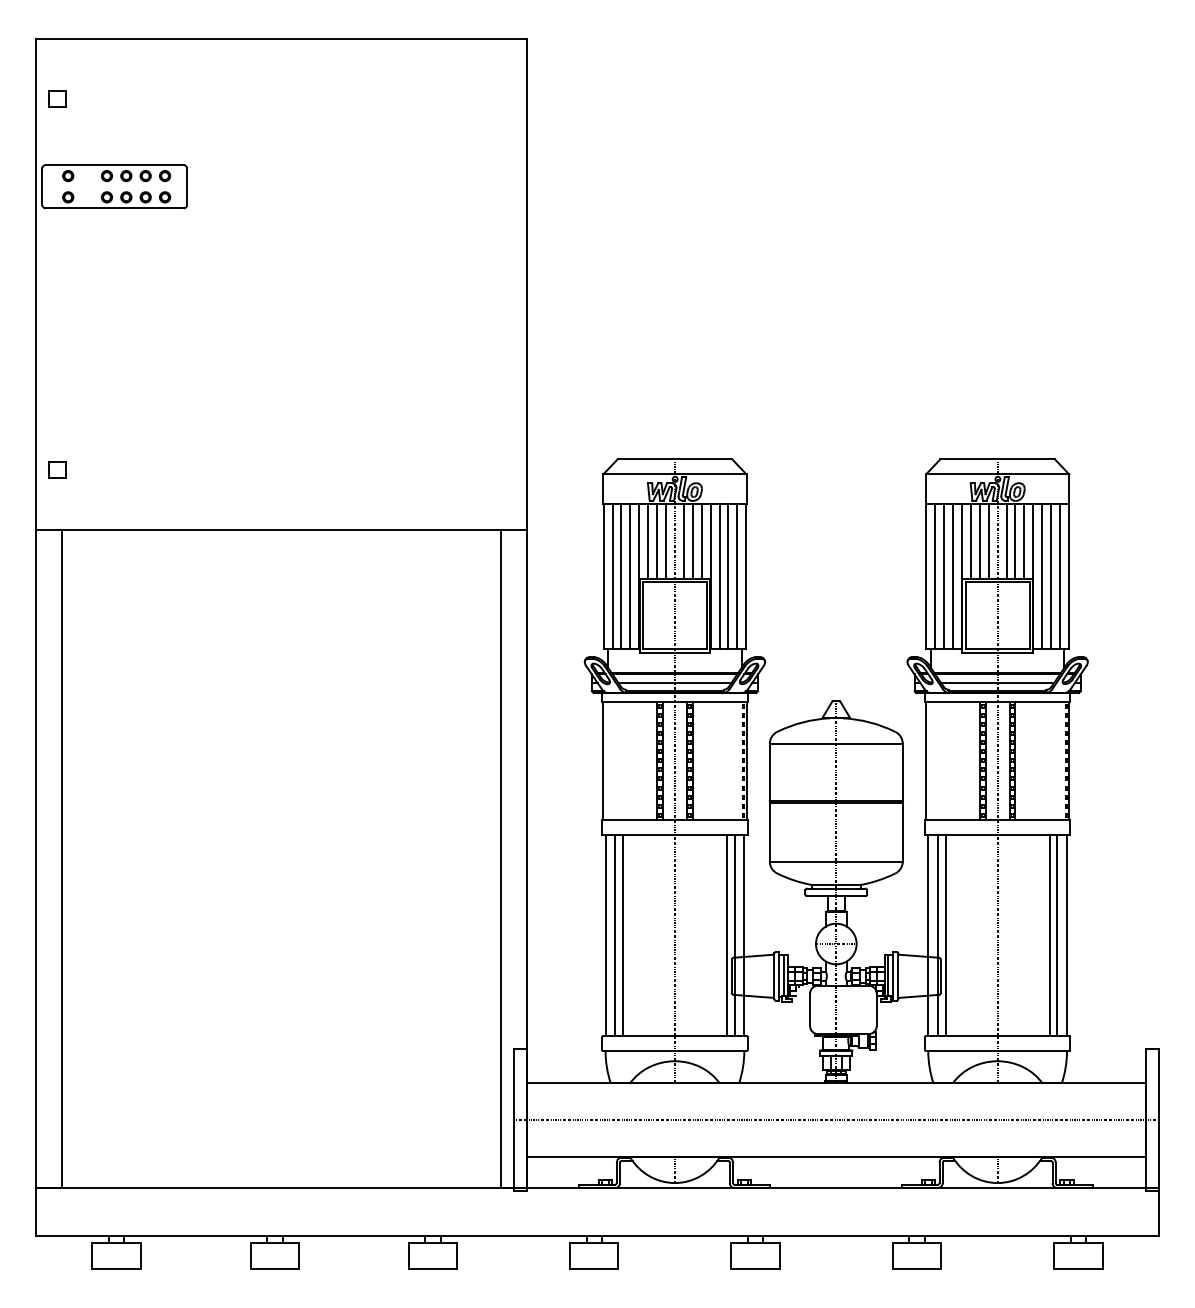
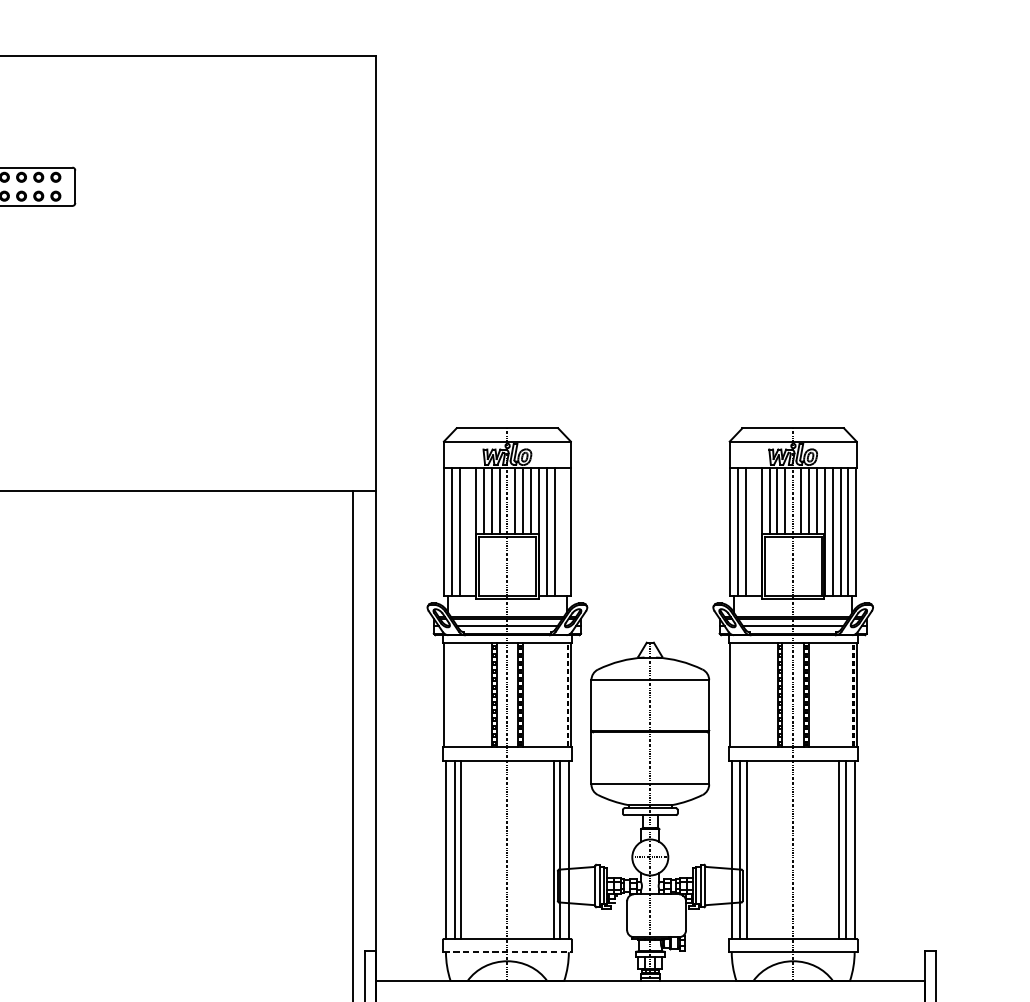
line: (630, 576) -> (468, 531), removed
line: (737, 576) -> (562, 531), removed
line: (953, 576) -> (754, 531), removed
line: (674, 1050) -> (507, 951), solid -> dashed

